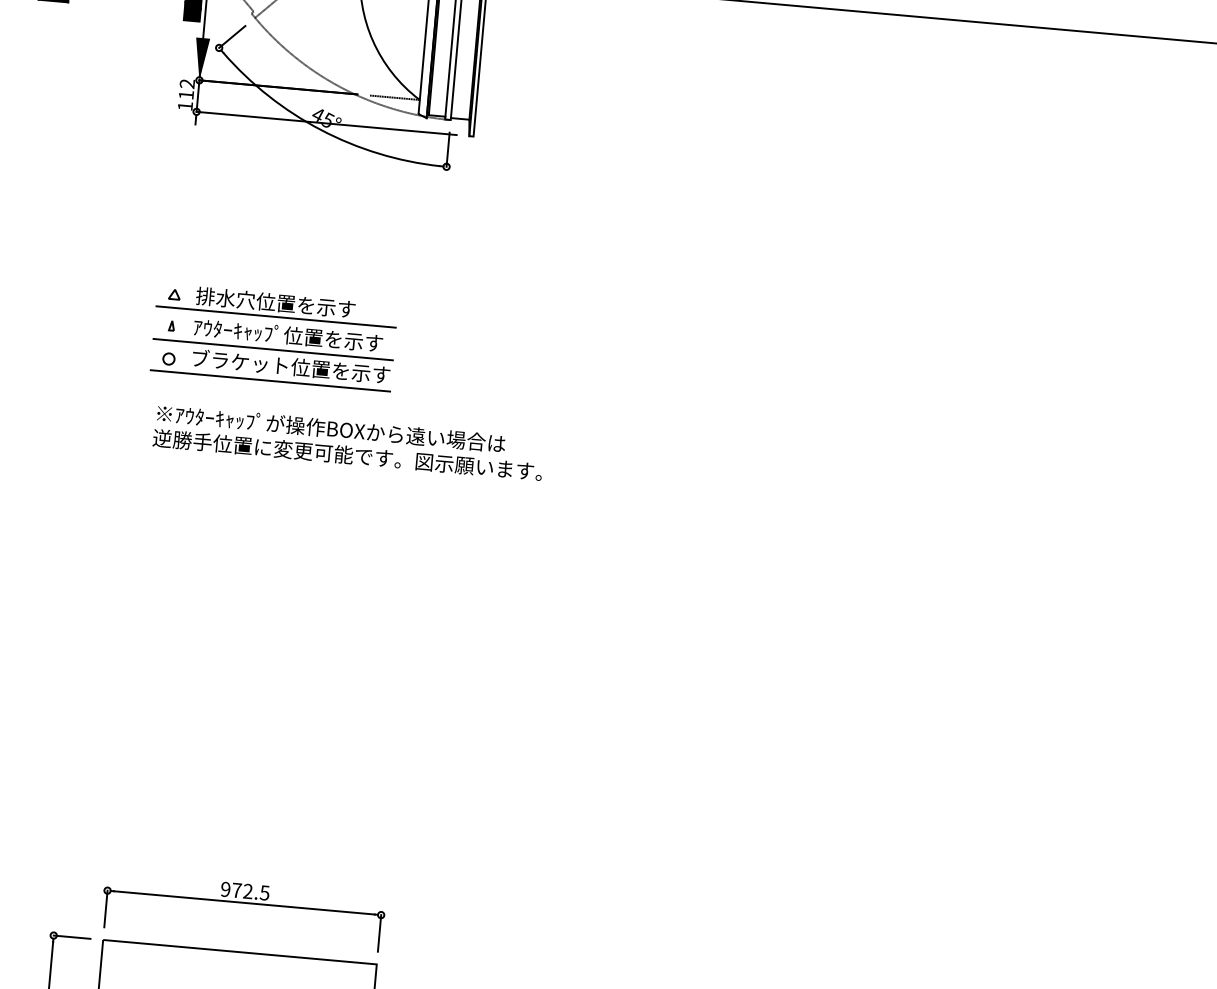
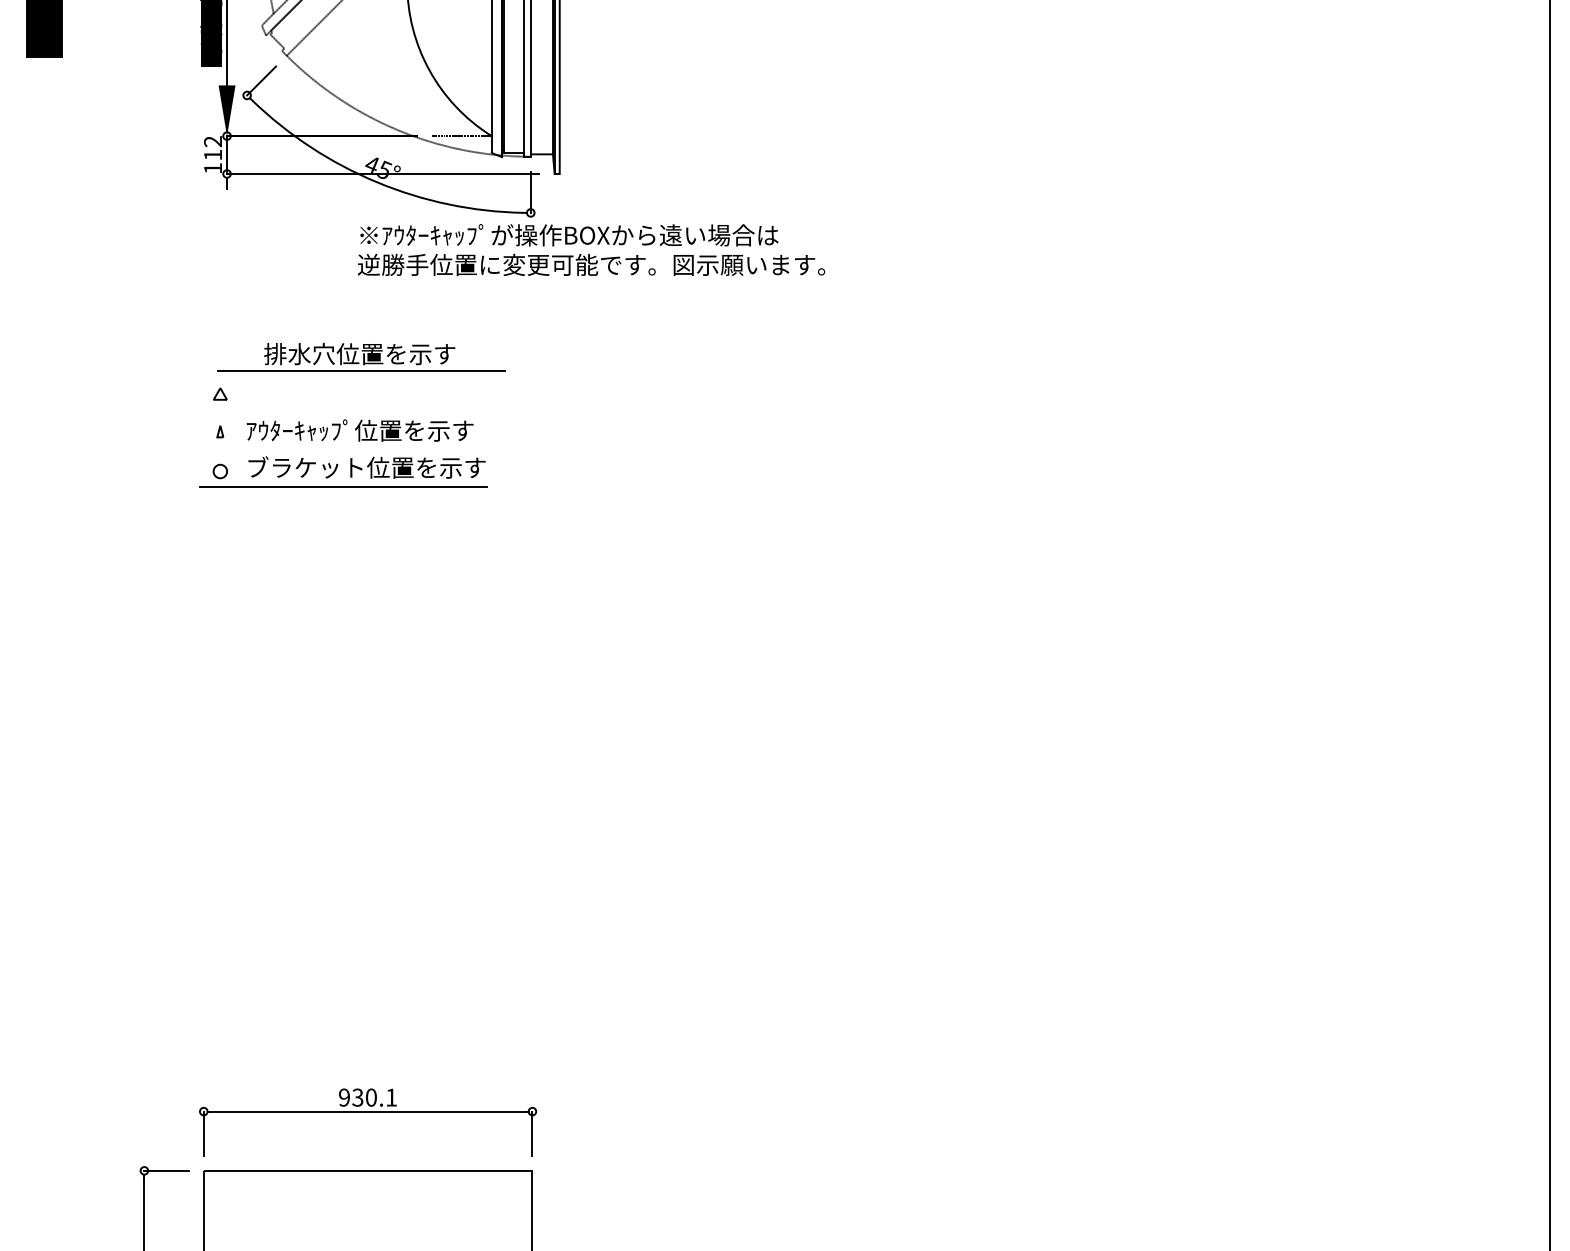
part: (277, 305) -> (361, 357), moved
line: (273, 349) -> (343, 449), removed
text: (348, 442) -> (591, 249), moved
text: (250, 891) -> (374, 1097), 972.5 -> 930.1

